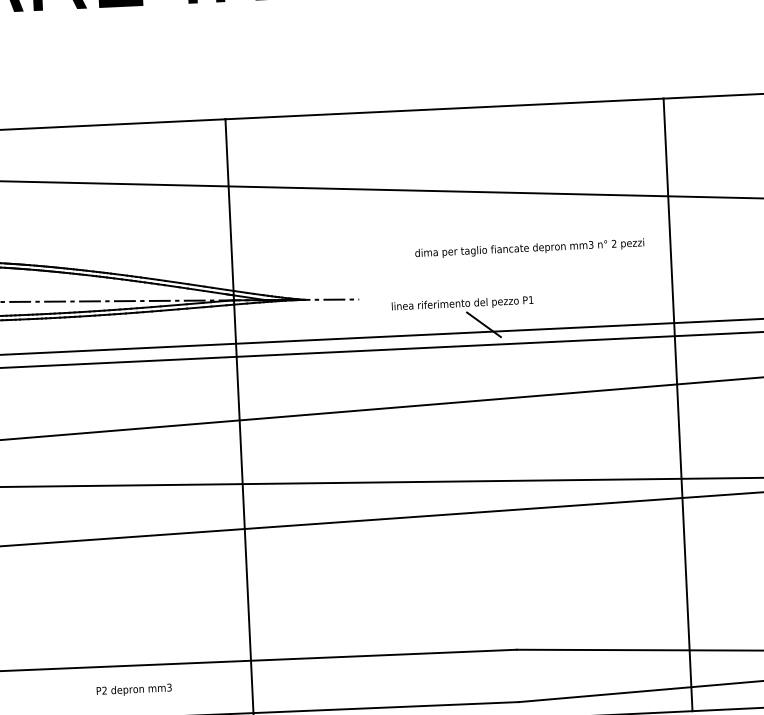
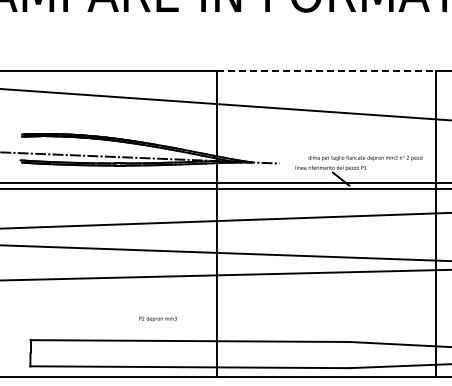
line: (444, 108) -> (326, 70), solid -> dashed
text: (529, 247) -> (365, 157), moved
text: (133, 688) -> (157, 318), moved

